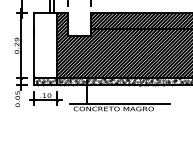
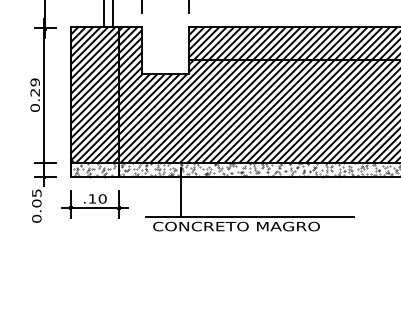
hatch: (45, 45) -> (94, 94), added

